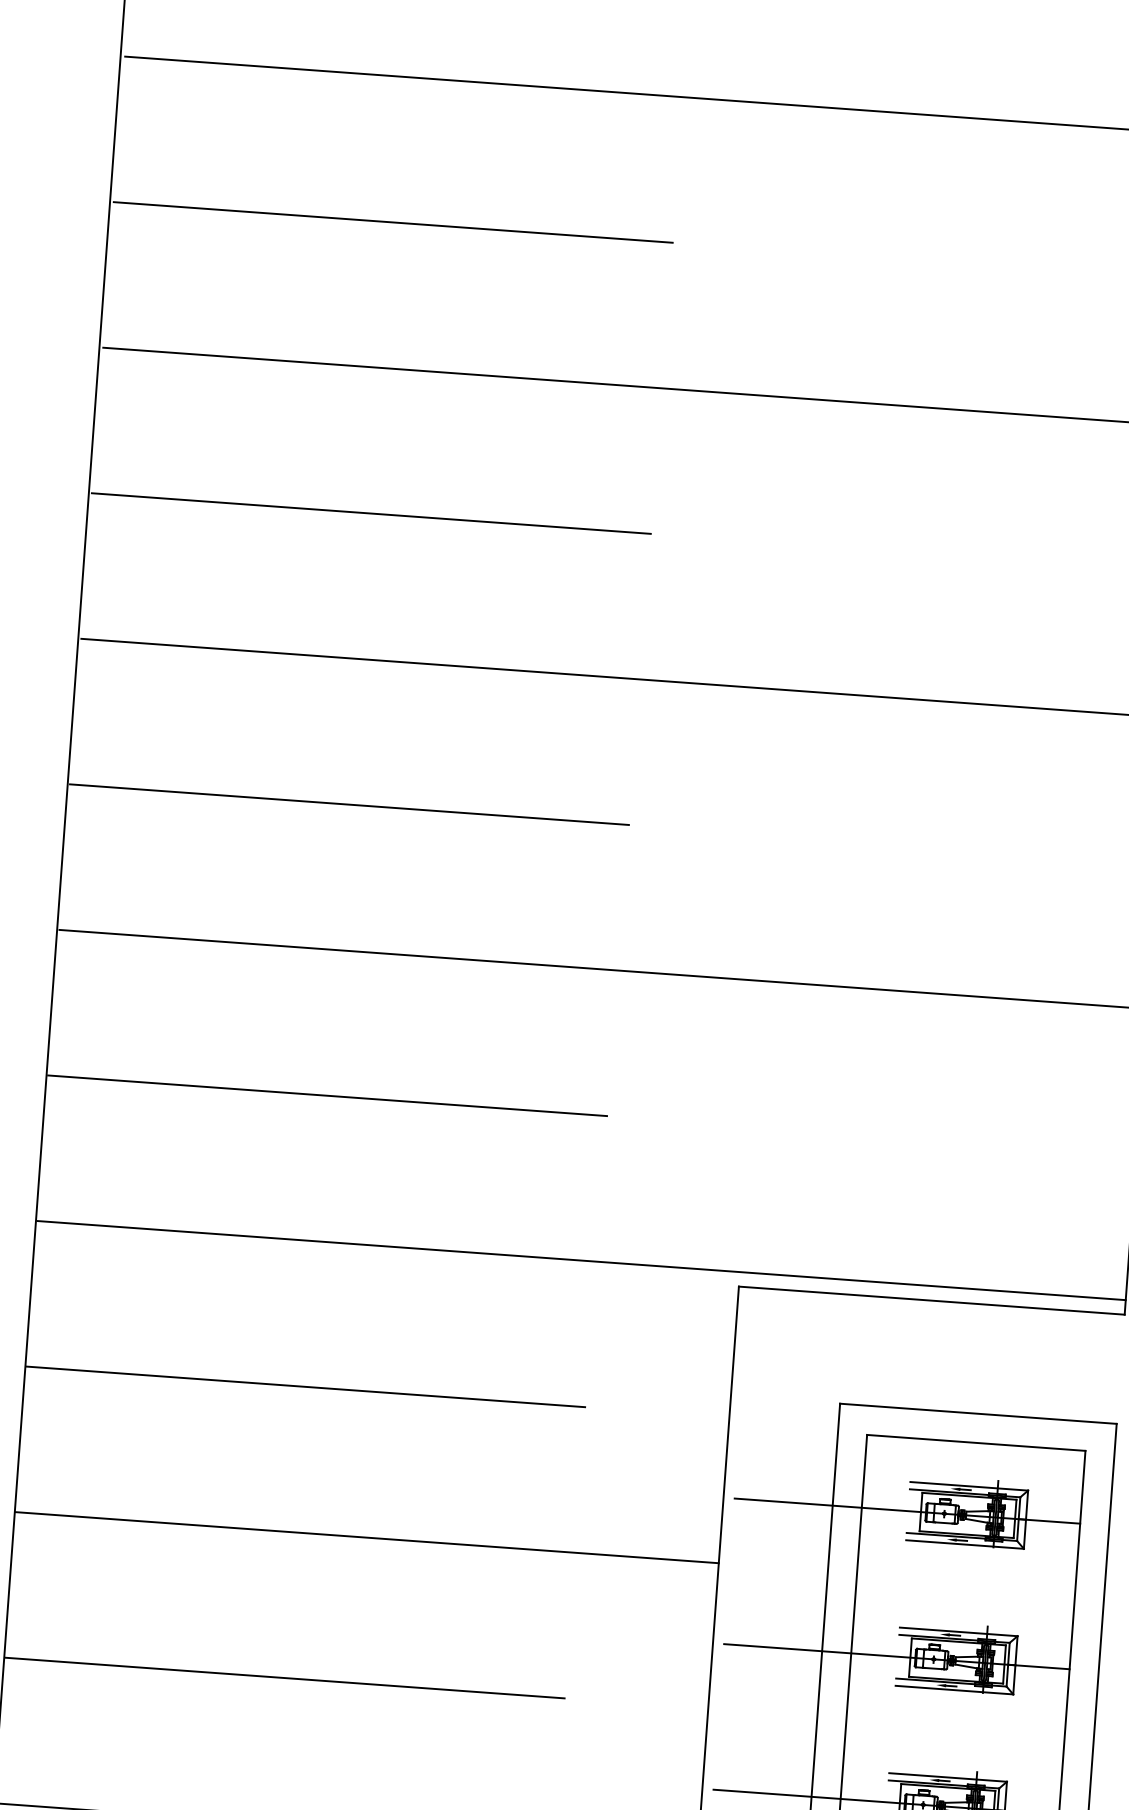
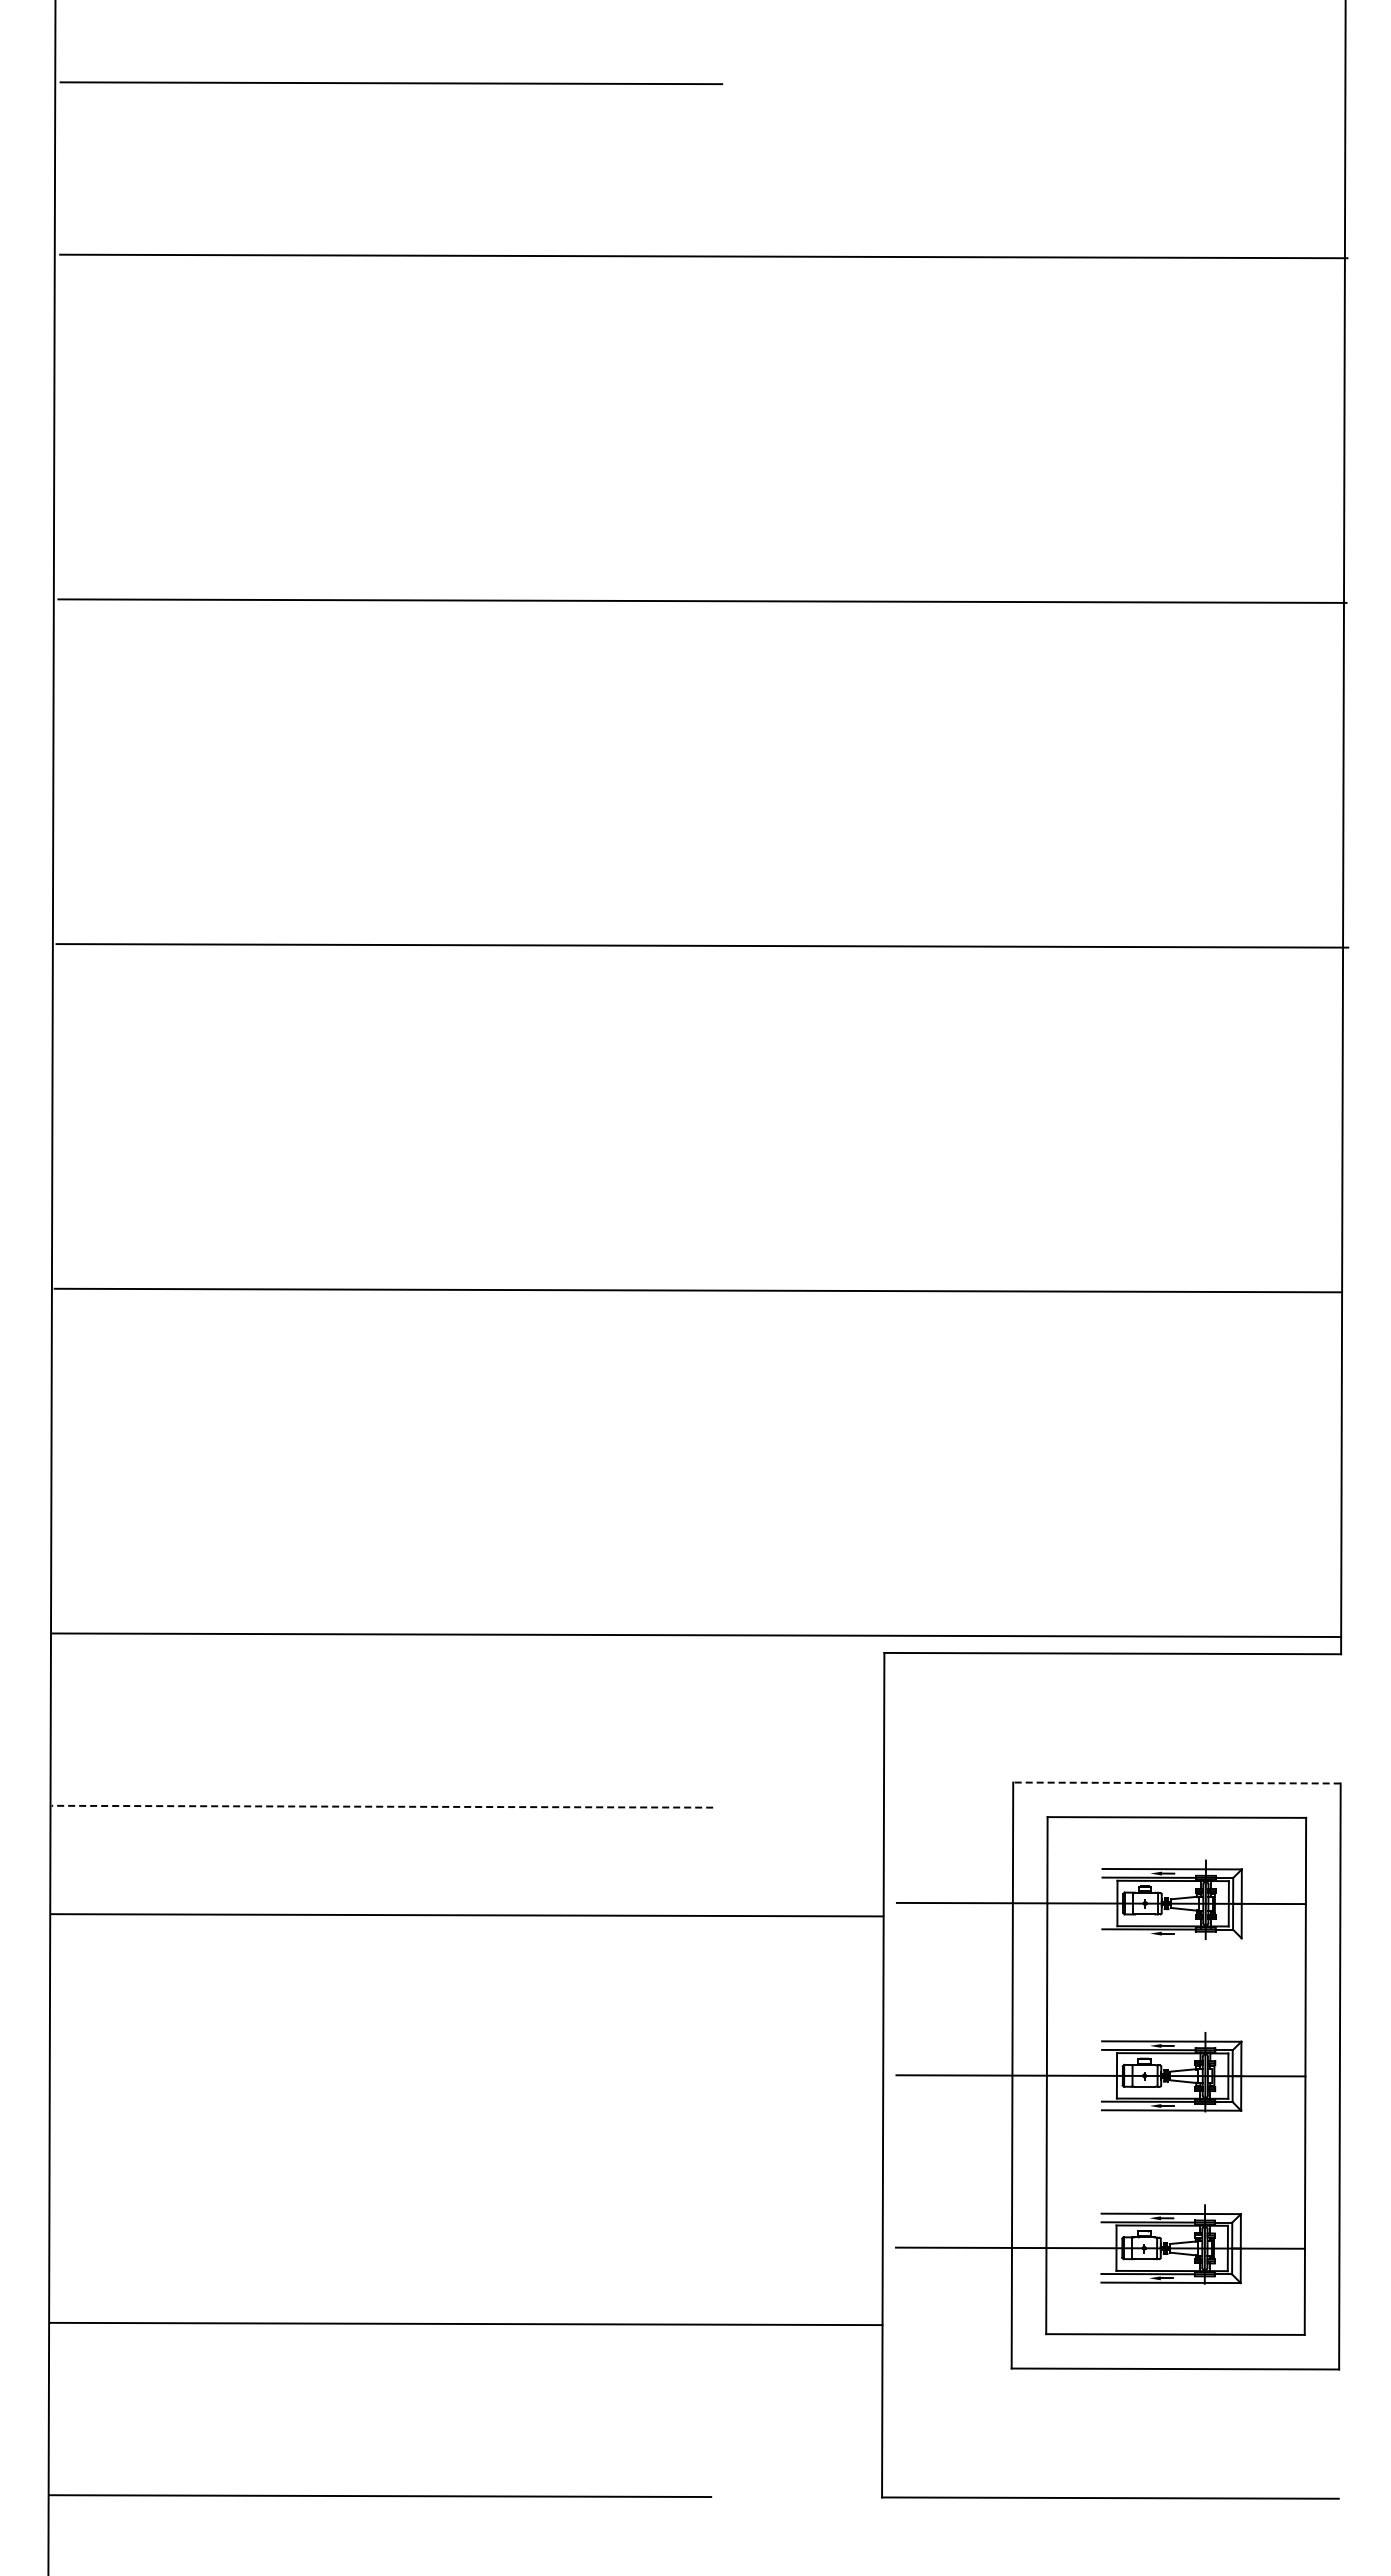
line: (393, 222) -> (389, 427), removed
line: (371, 513) -> (387, 772), removed
line: (349, 804) -> (385, 1117), removed
line: (327, 1095) -> (383, 1461), removed
line: (305, 1386) -> (382, 1806), solid -> dashed
line: (977, 1414) -> (1176, 1783), solid -> dashed
line: (367, 1537) -> (467, 1915), moved
line: (964, 1543) -> (1171, 1937), removed
line: (284, 1678) -> (381, 2151), removed

